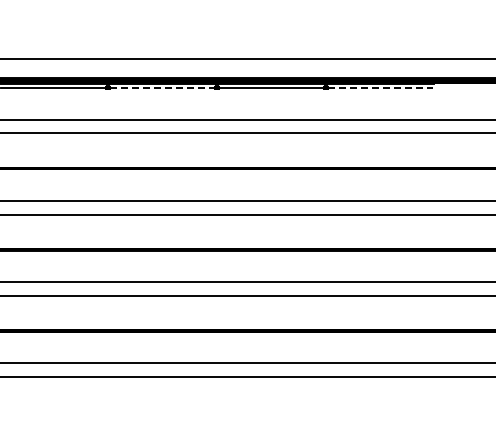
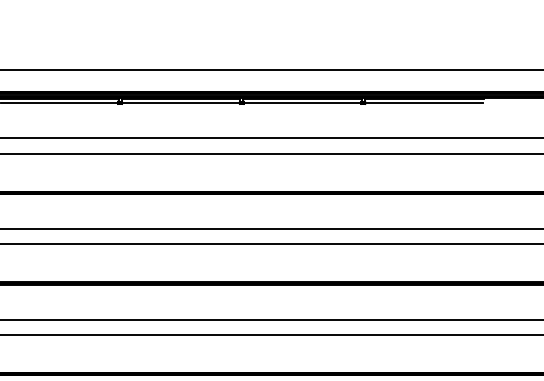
line: (162, 88) -> (180, 103), dashed -> solid
line: (380, 88) -> (424, 103), dashed -> solid

